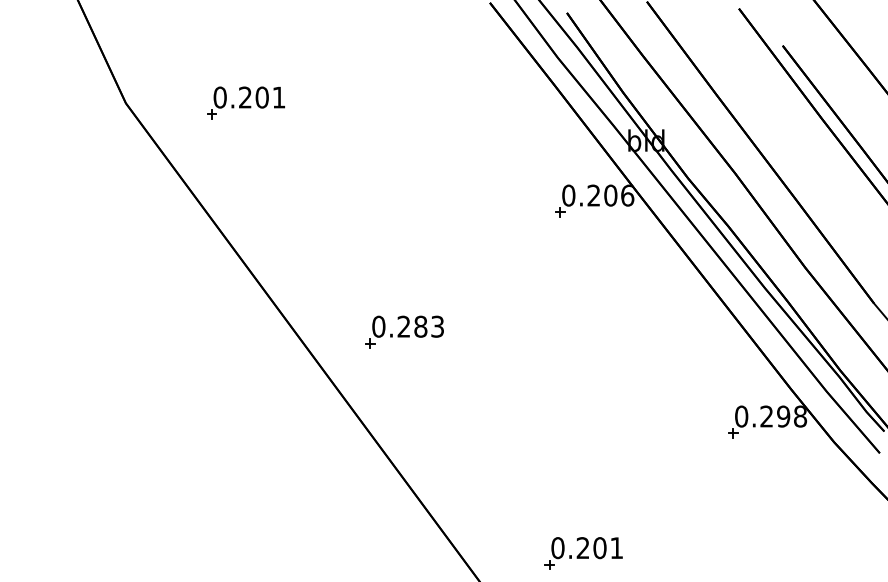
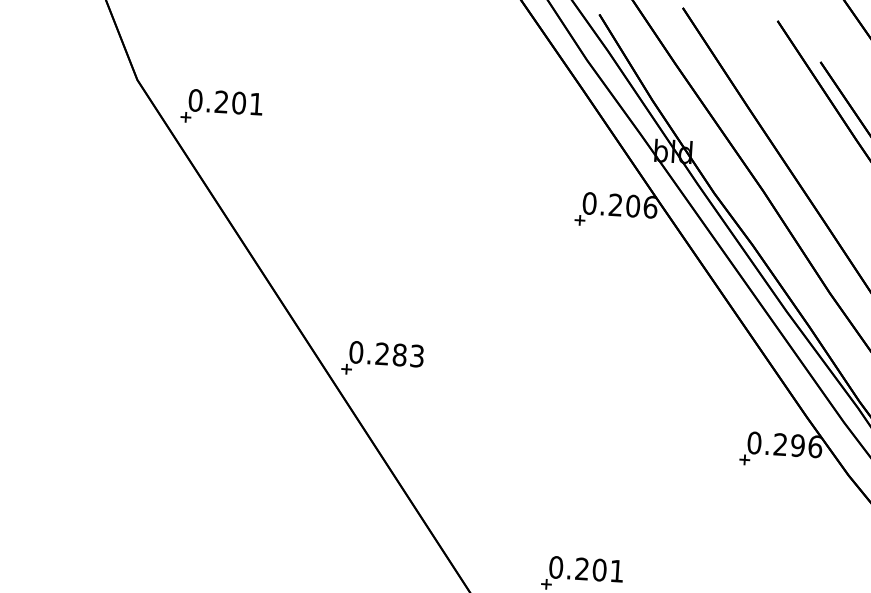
part: (245, 102) -> (221, 107), moved
part: (404, 331) -> (382, 358), moved
text: (800, 416) -> (815, 446), 0.298 -> 0.296

